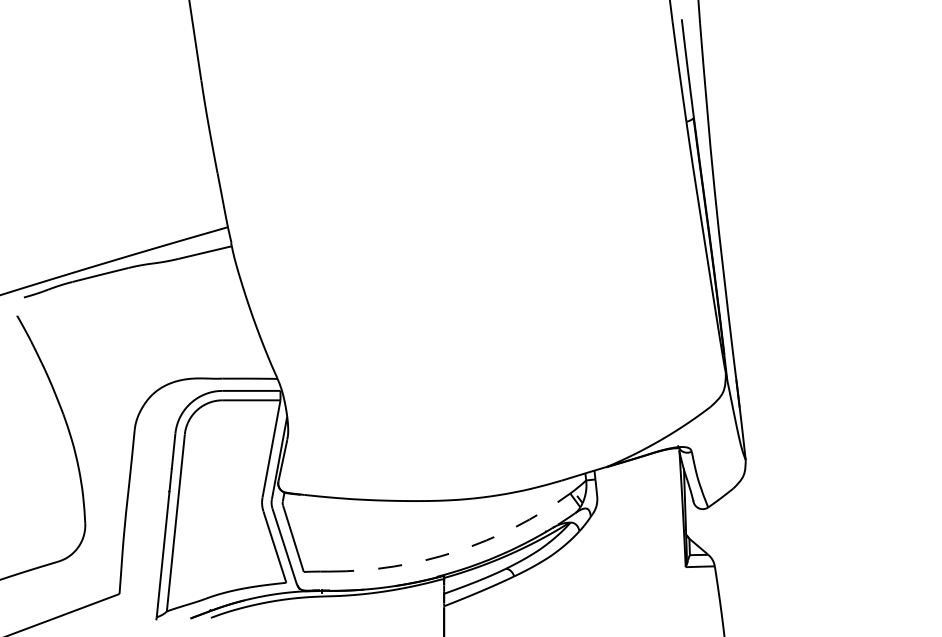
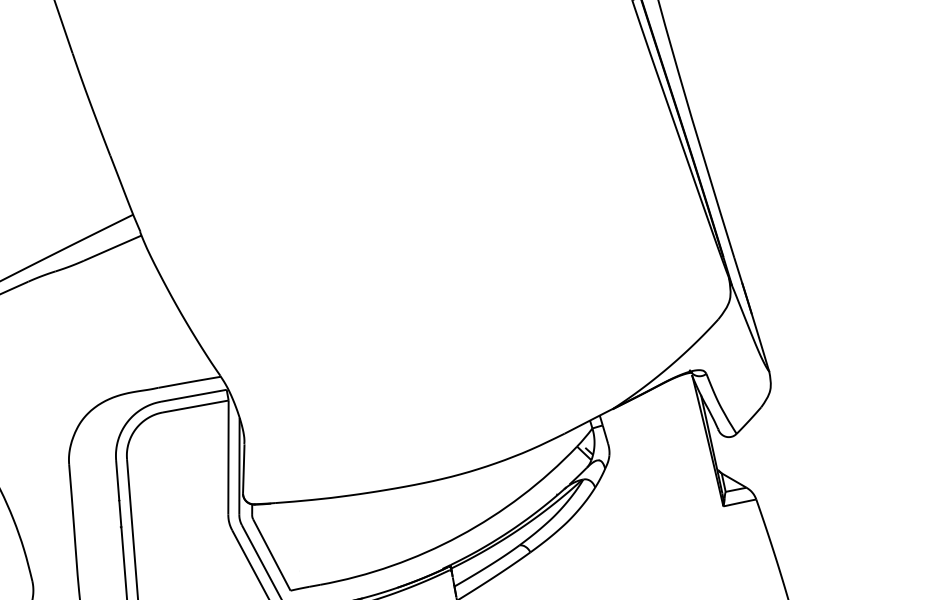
arc: (456, 551) -> (459, 535), dashed -> solid

